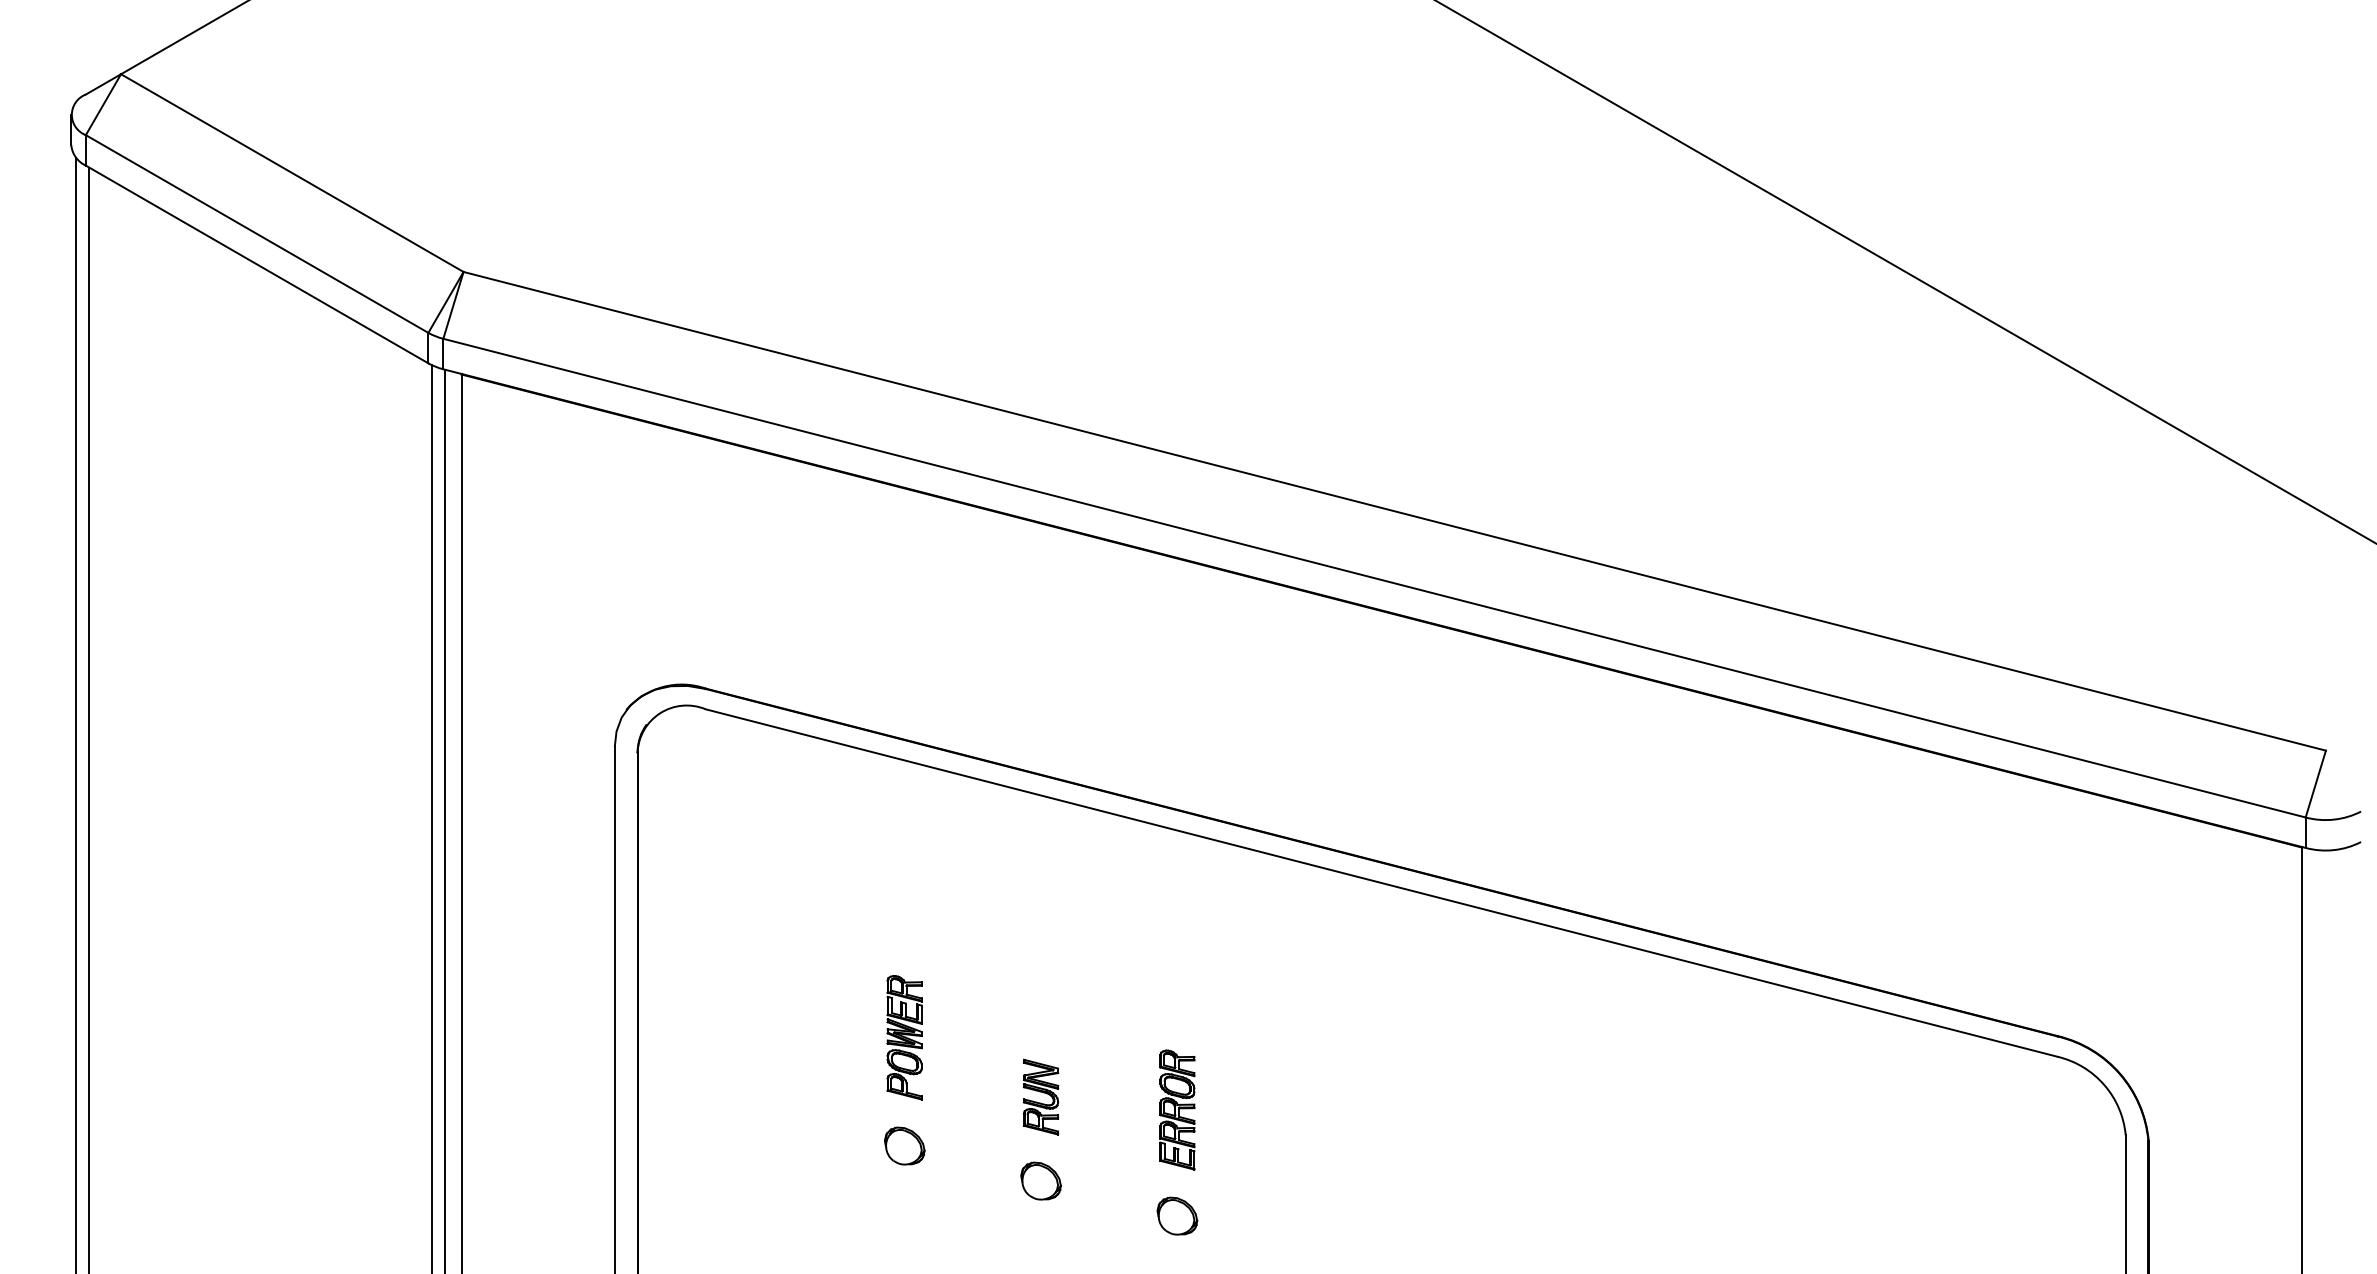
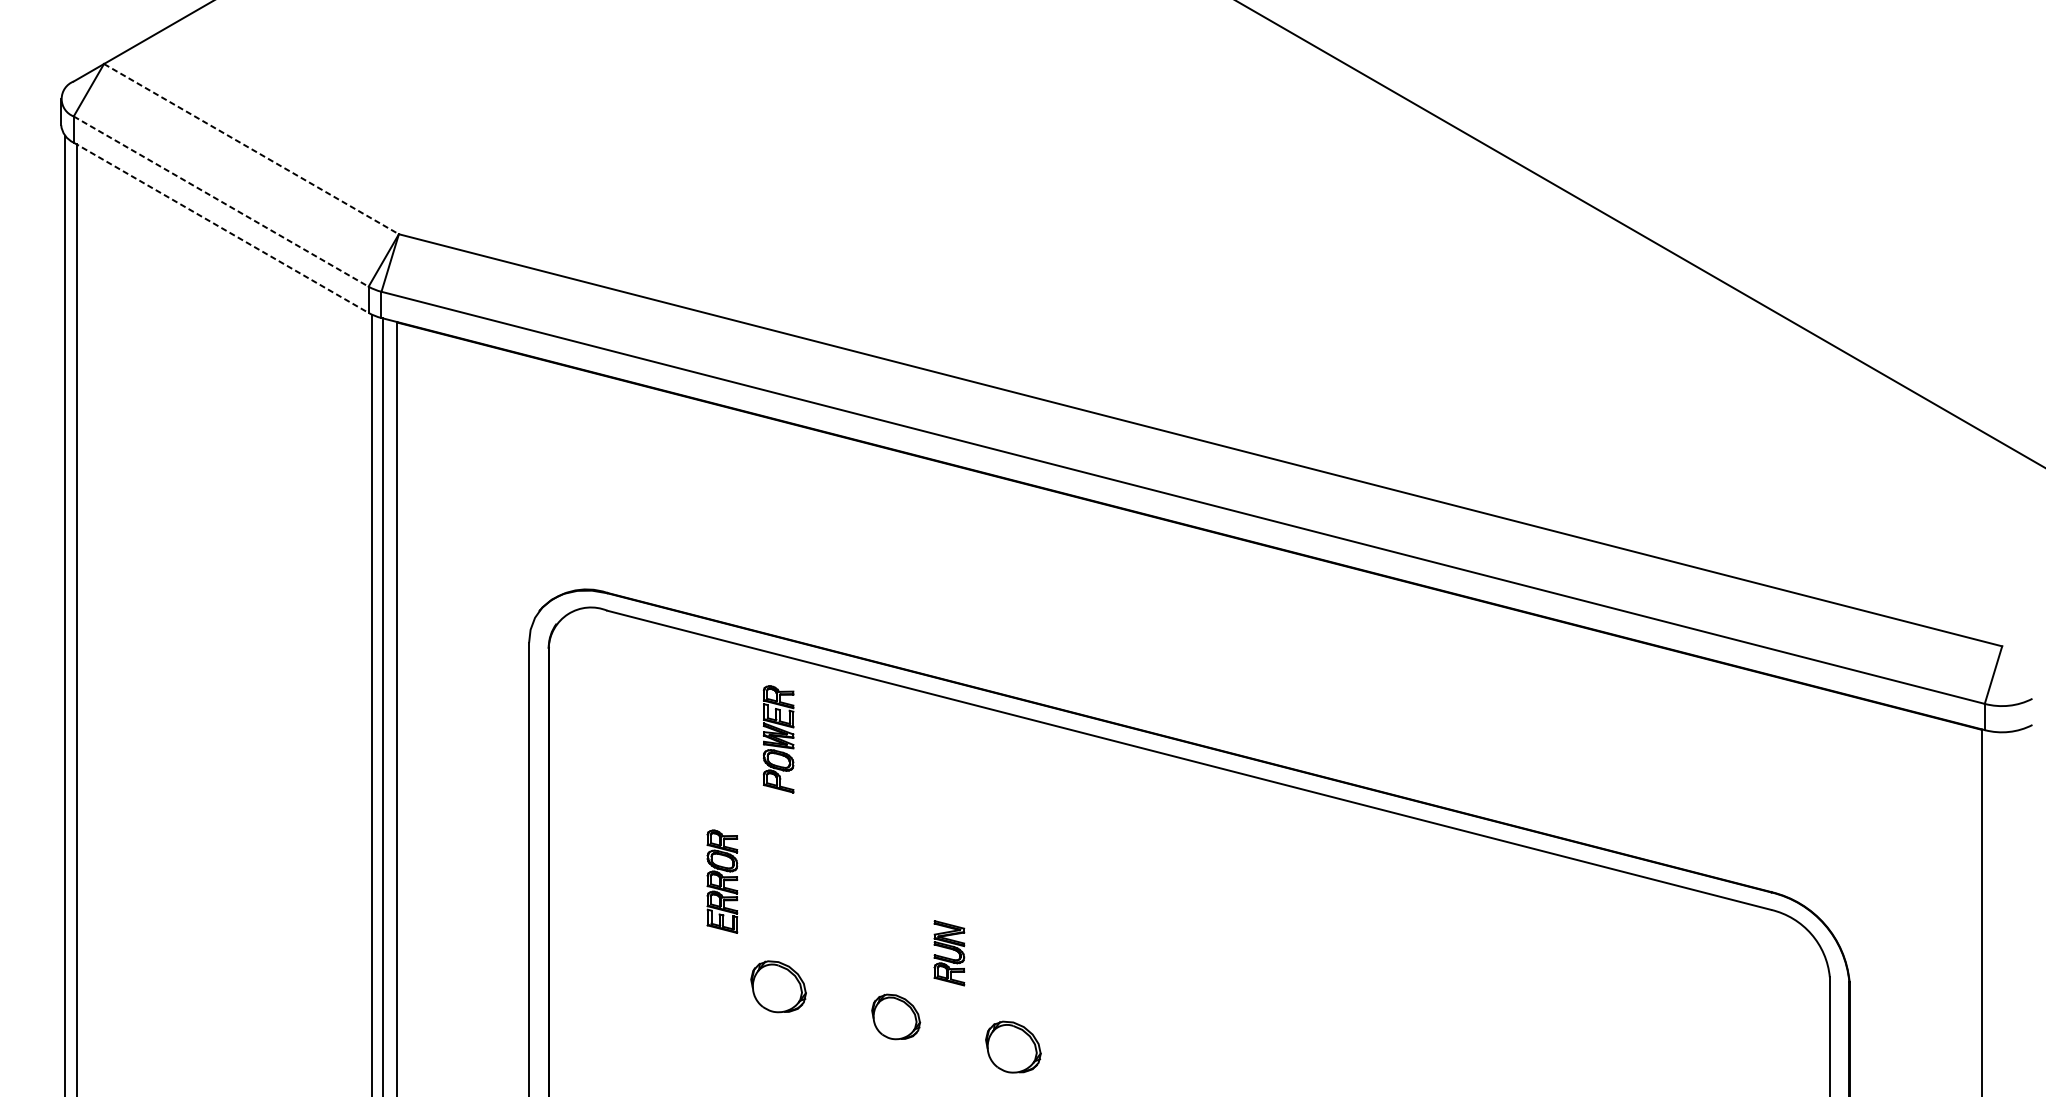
line: (292, 173) -> (251, 149), solid -> dashed
line: (257, 234) -> (221, 201), solid -> dashed
line: (257, 264) -> (221, 227), solid -> dashed
part: (904, 1037) -> (778, 739), moved
part: (1040, 1096) -> (948, 952), moved
part: (1177, 1109) -> (722, 881), moved
part: (904, 1145) -> (778, 986), size x1.6
part: (1040, 1180) -> (895, 1016), size x1.4
part: (1177, 1215) -> (1013, 1046), size x1.6

